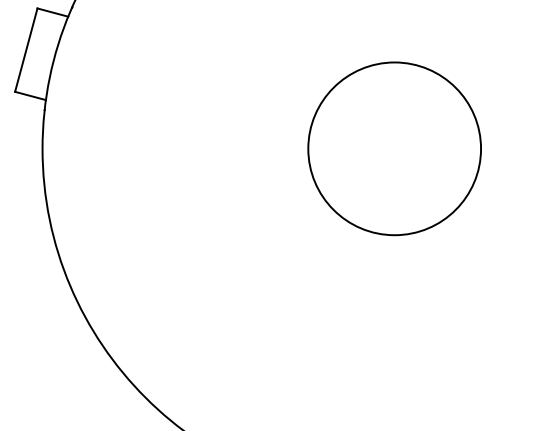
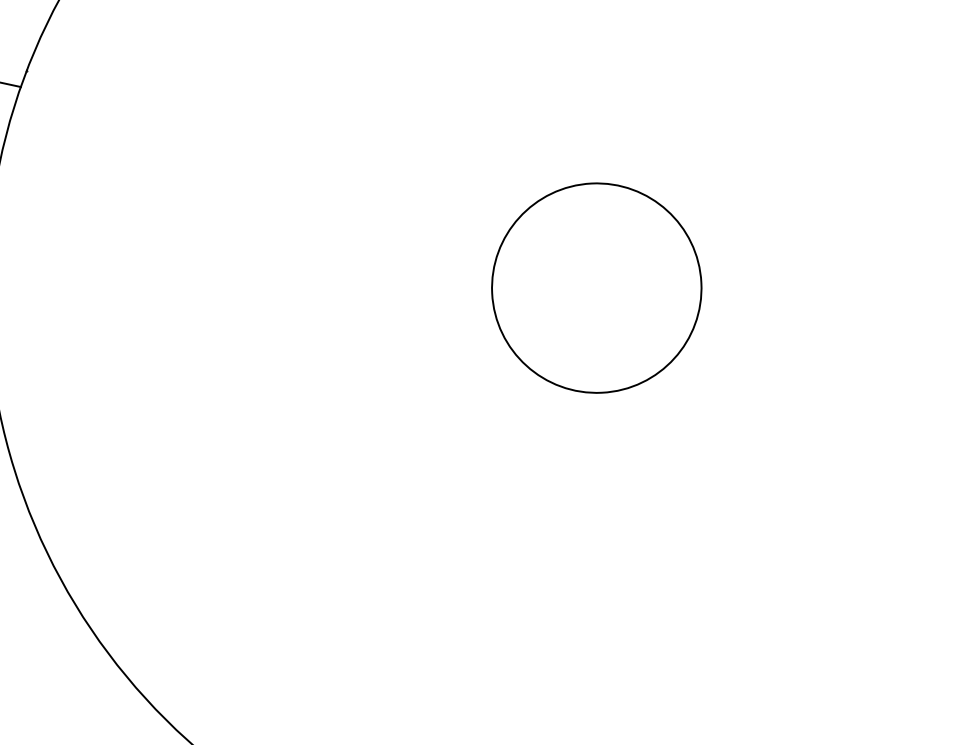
circle: (394, 148) -> (596, 287), size x0.7

